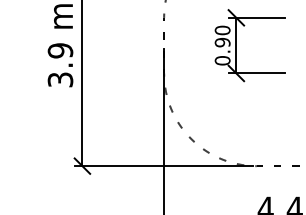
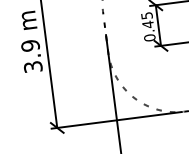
text: (222, 36) -> (147, 20), 0.90 -> 0.45

